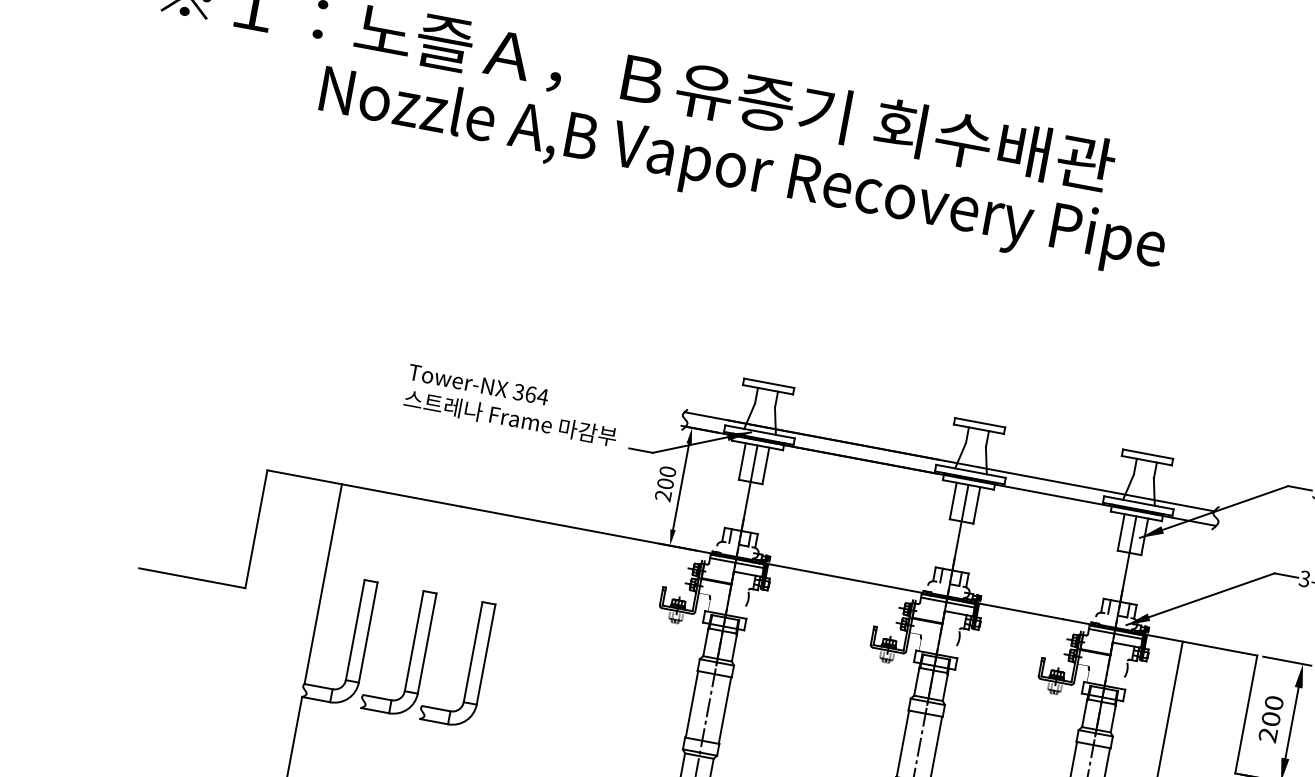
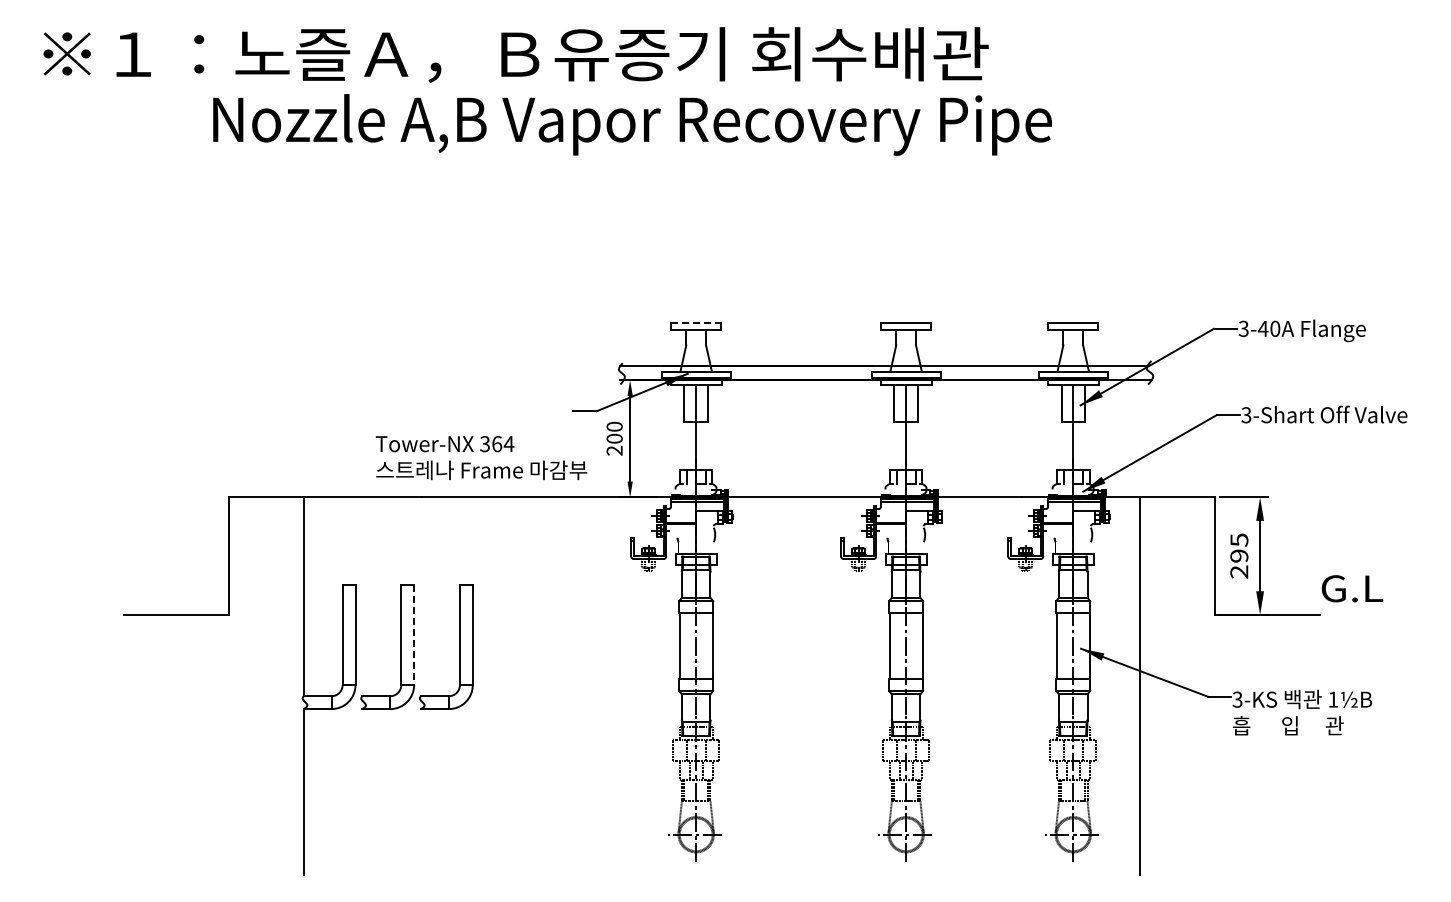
line: (769, 383) -> (696, 323), solid -> dashed
text: (512, 406) -> (481, 458), moved
line: (427, 643) -> (414, 635), solid -> dashed
text: (1272, 710) -> (1239, 547), 200 -> 295

